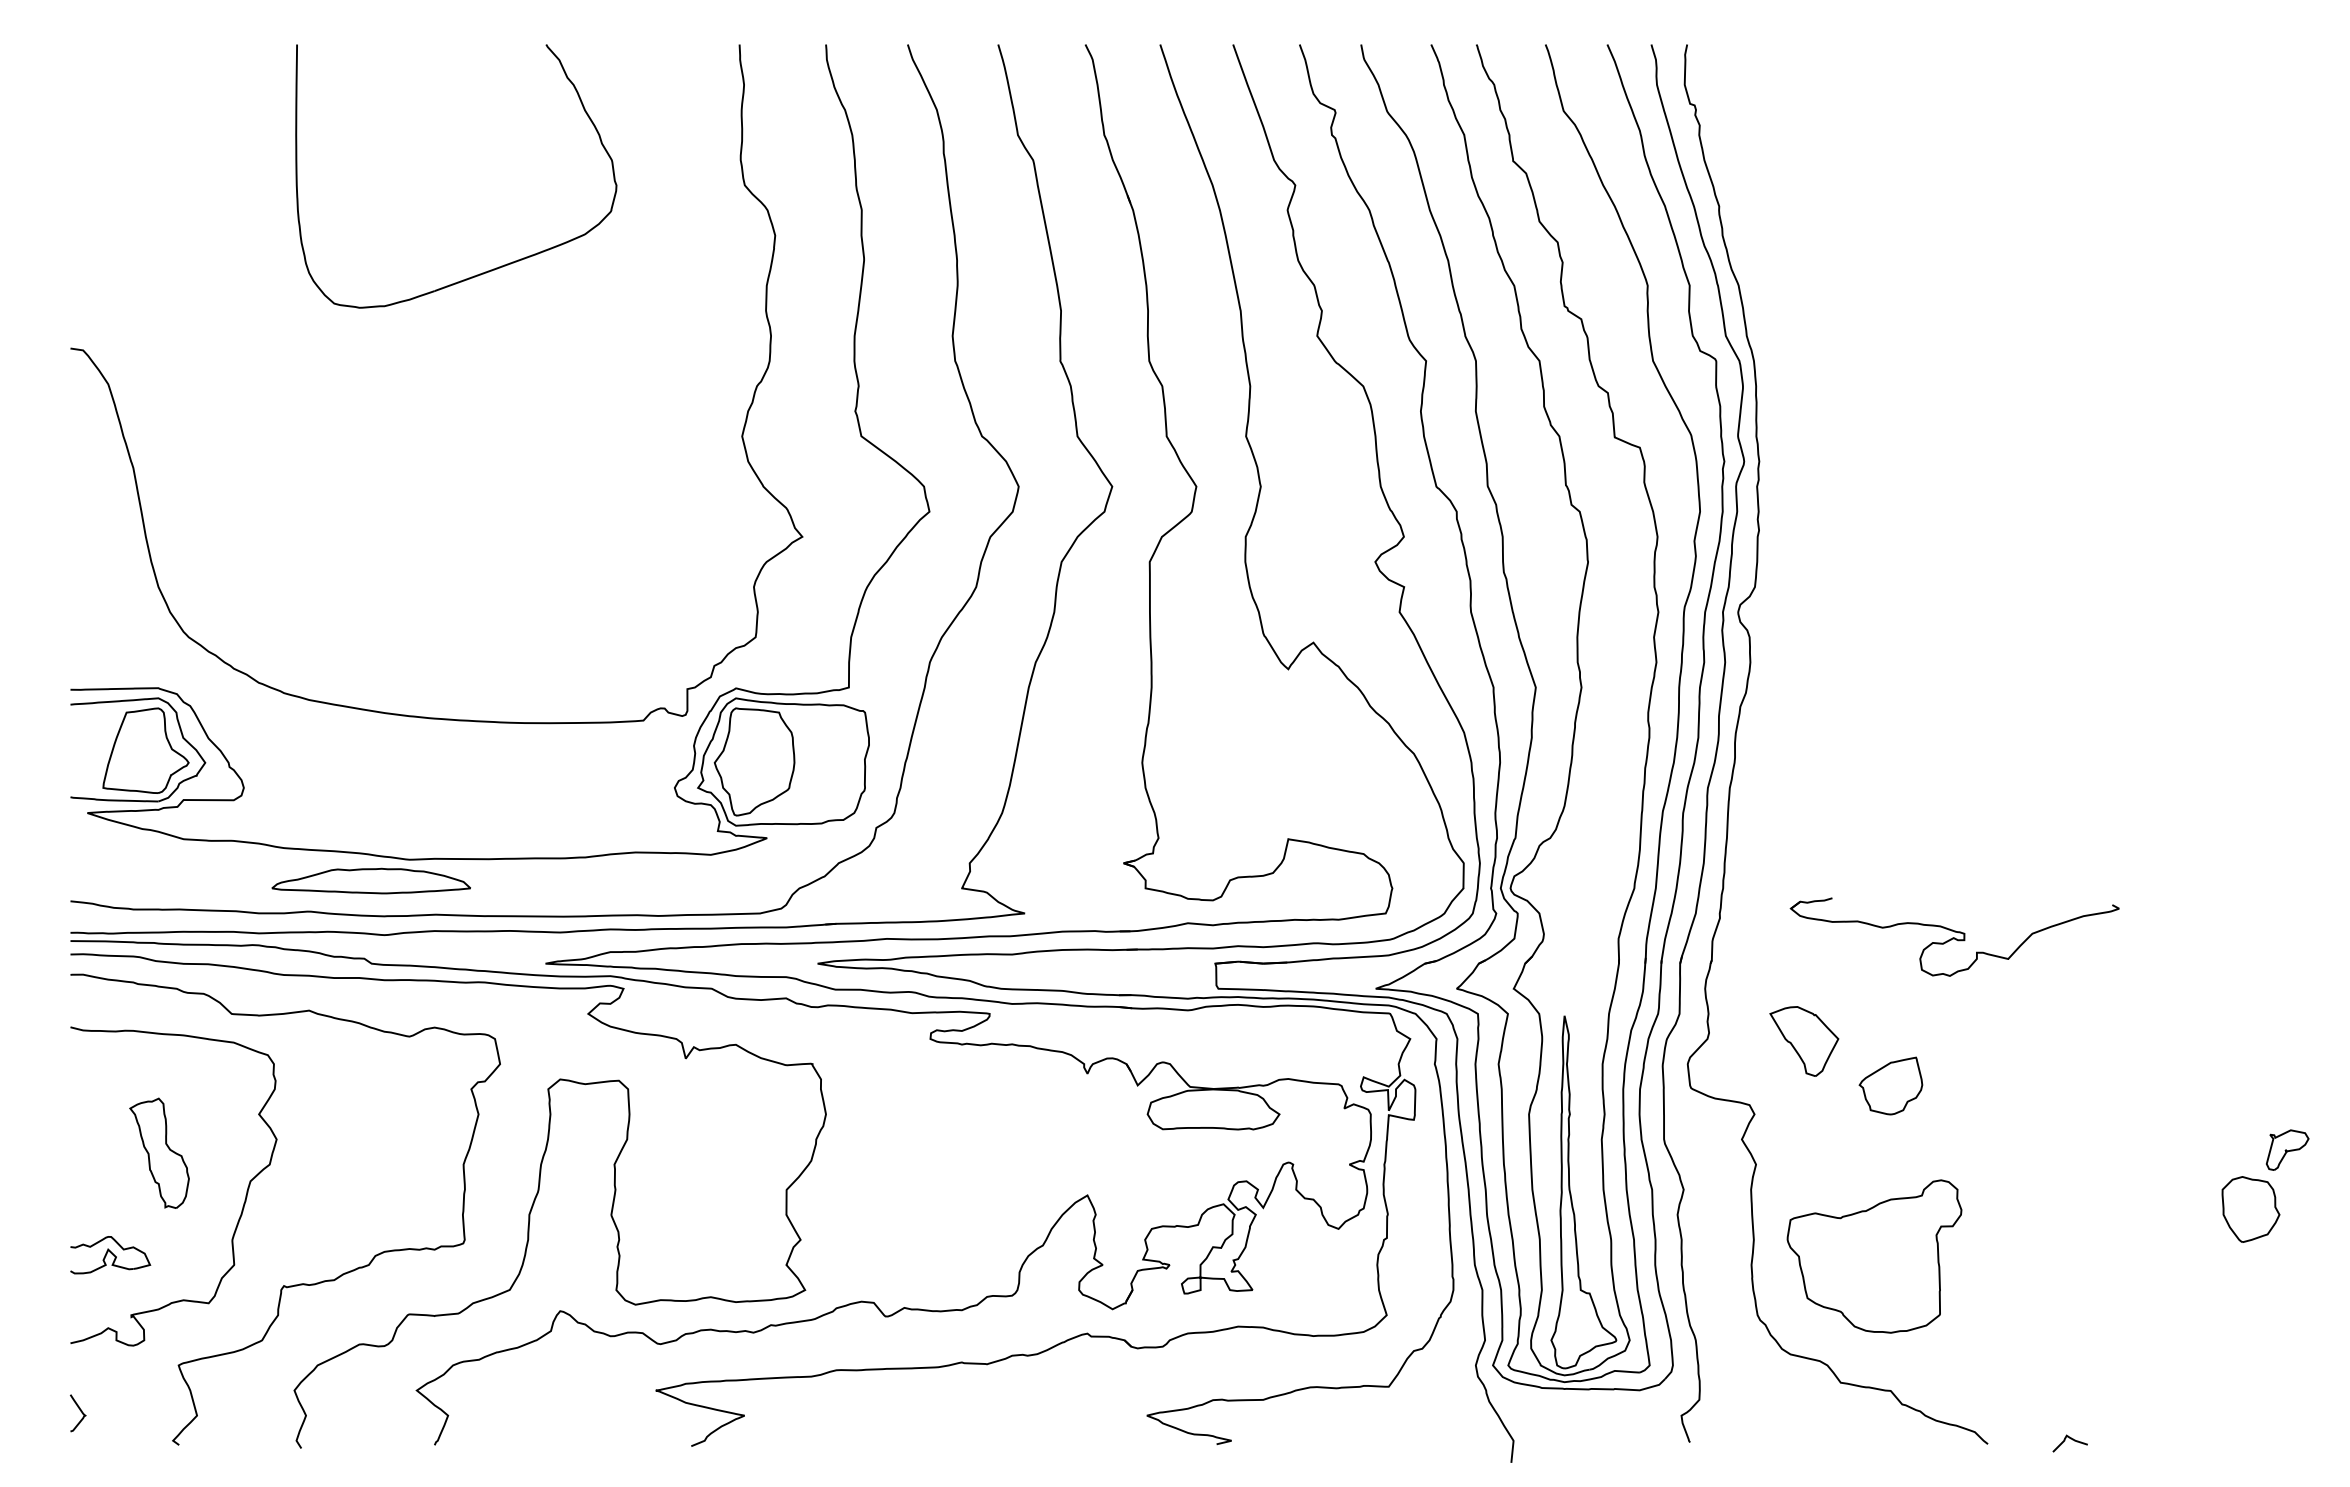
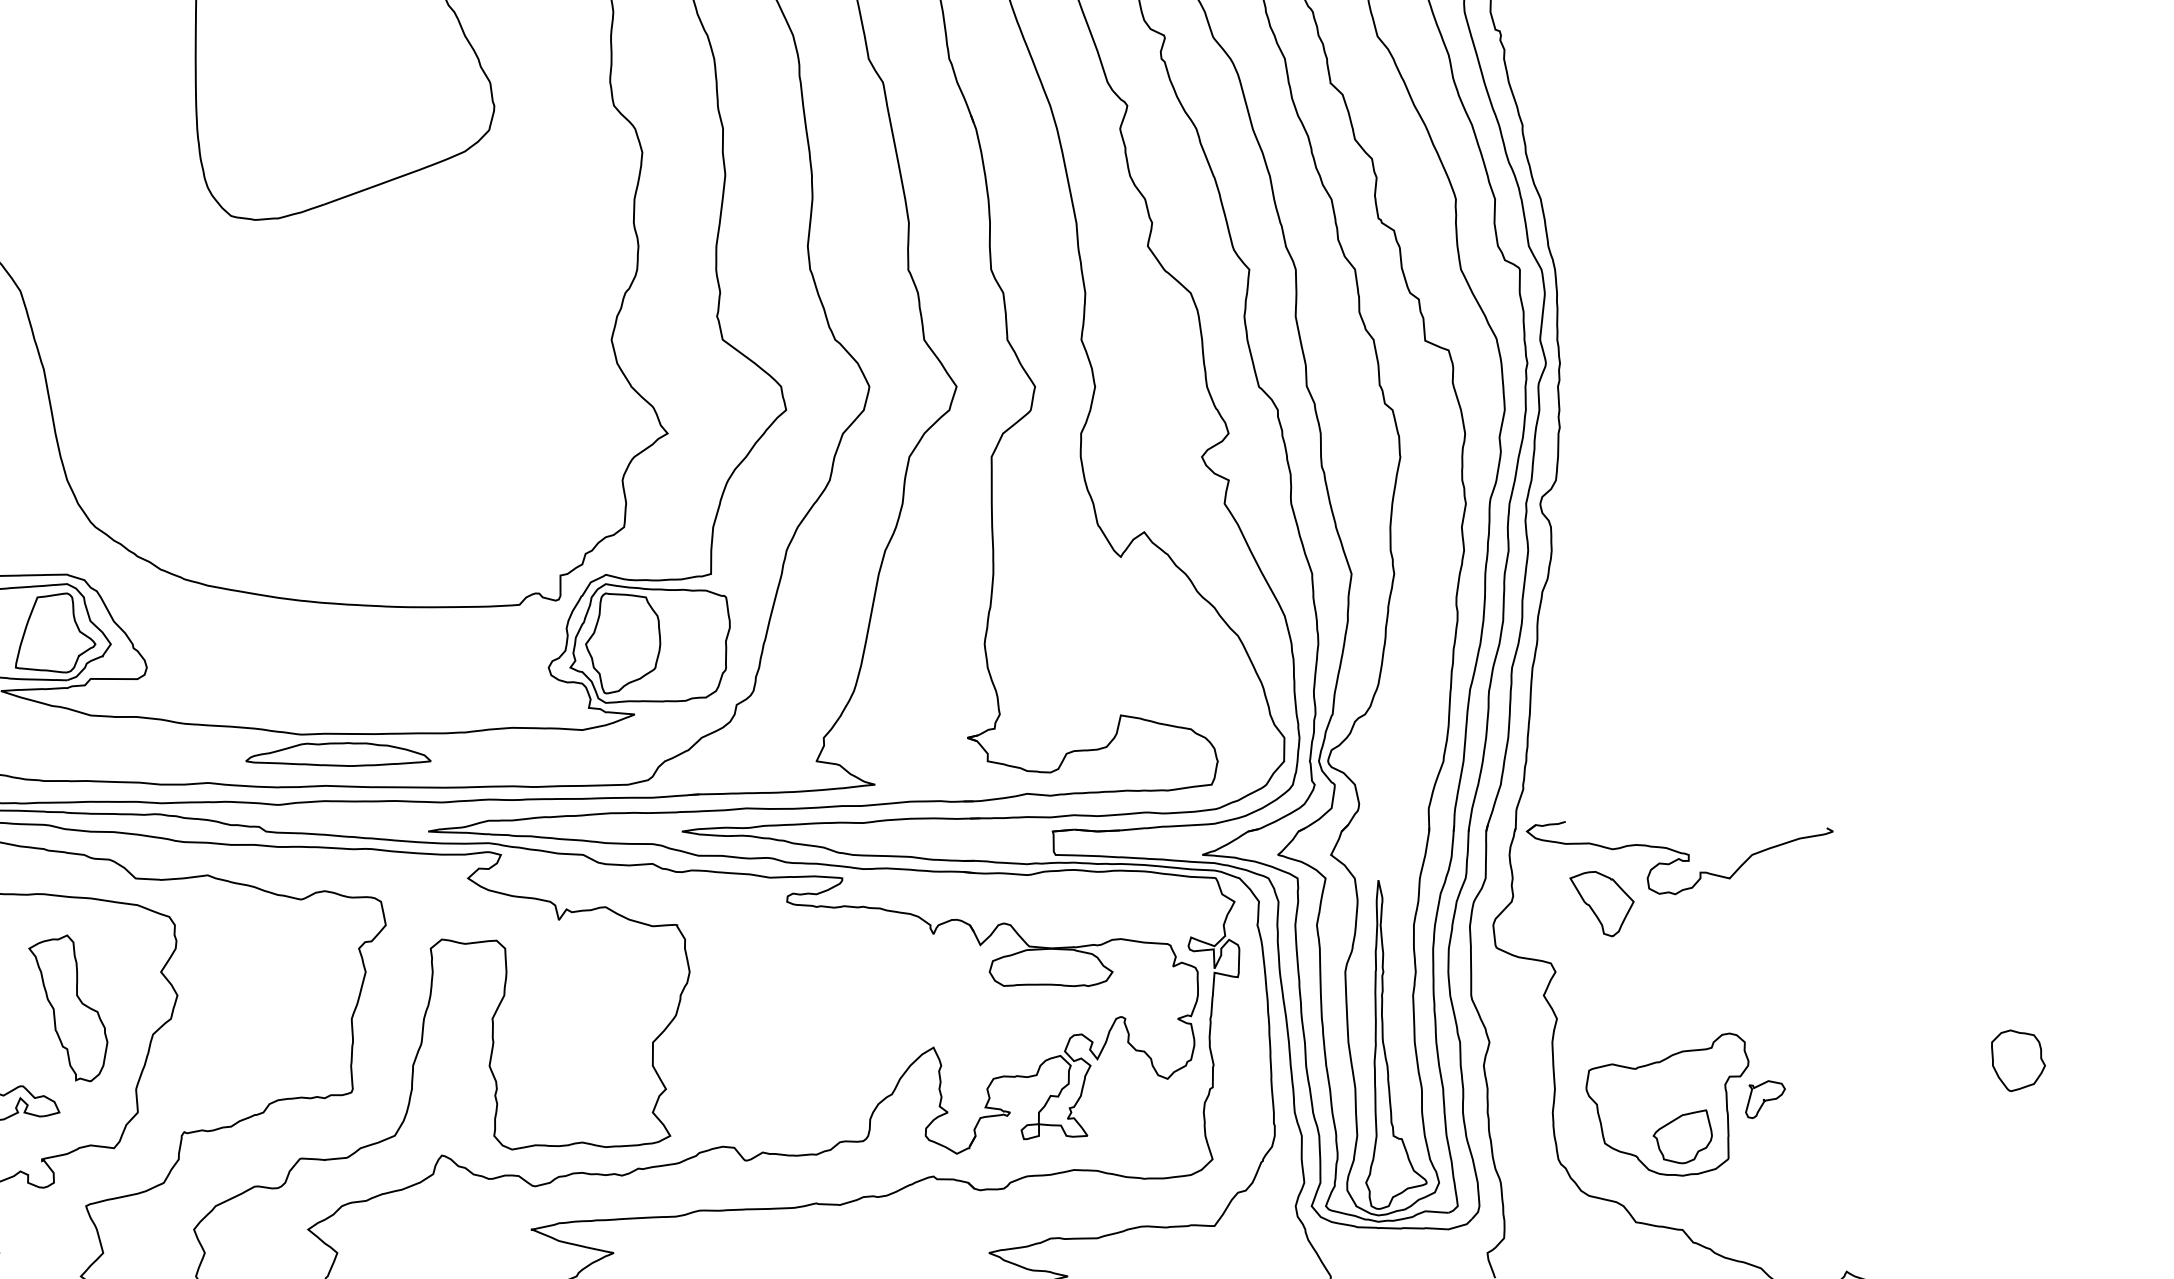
part: (370, 880) -> (337, 753), moved
part: (1954, 936) -> (1679, 857), moved
part: (1890, 1085) -> (1682, 1136), moved
part: (2287, 1149) -> (1765, 1098), moved
part: (159, 1153) -> (68, 1008), size x1.43

